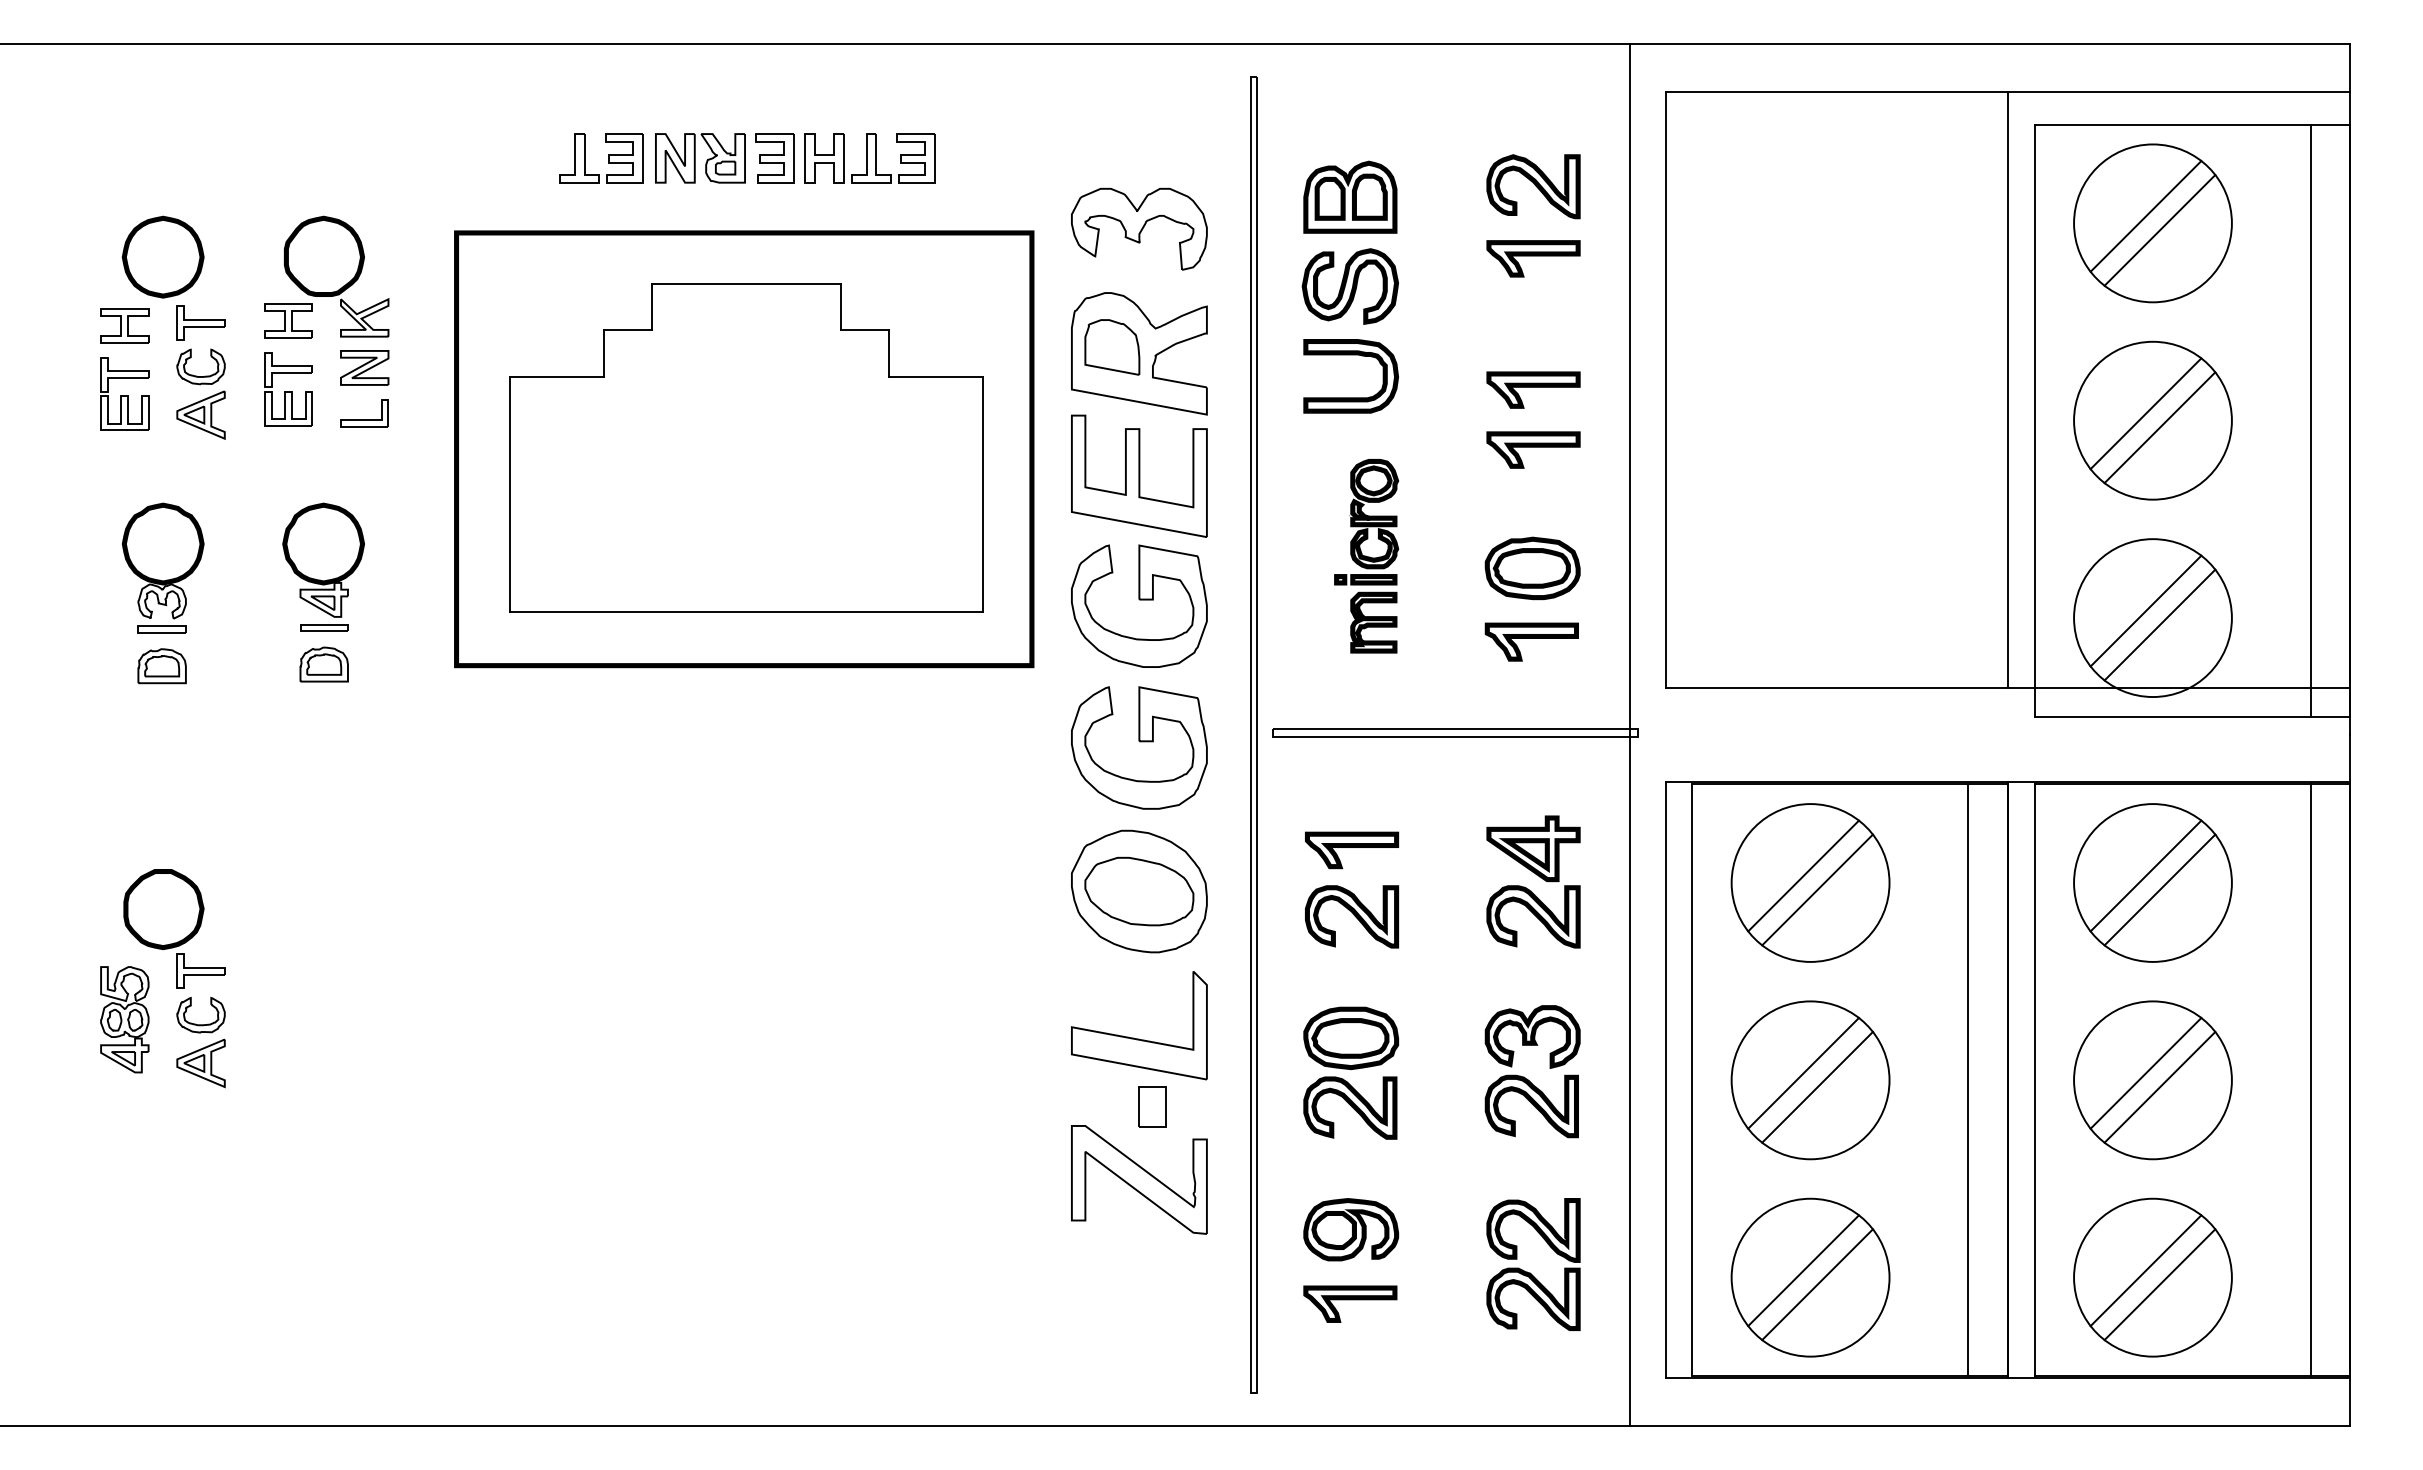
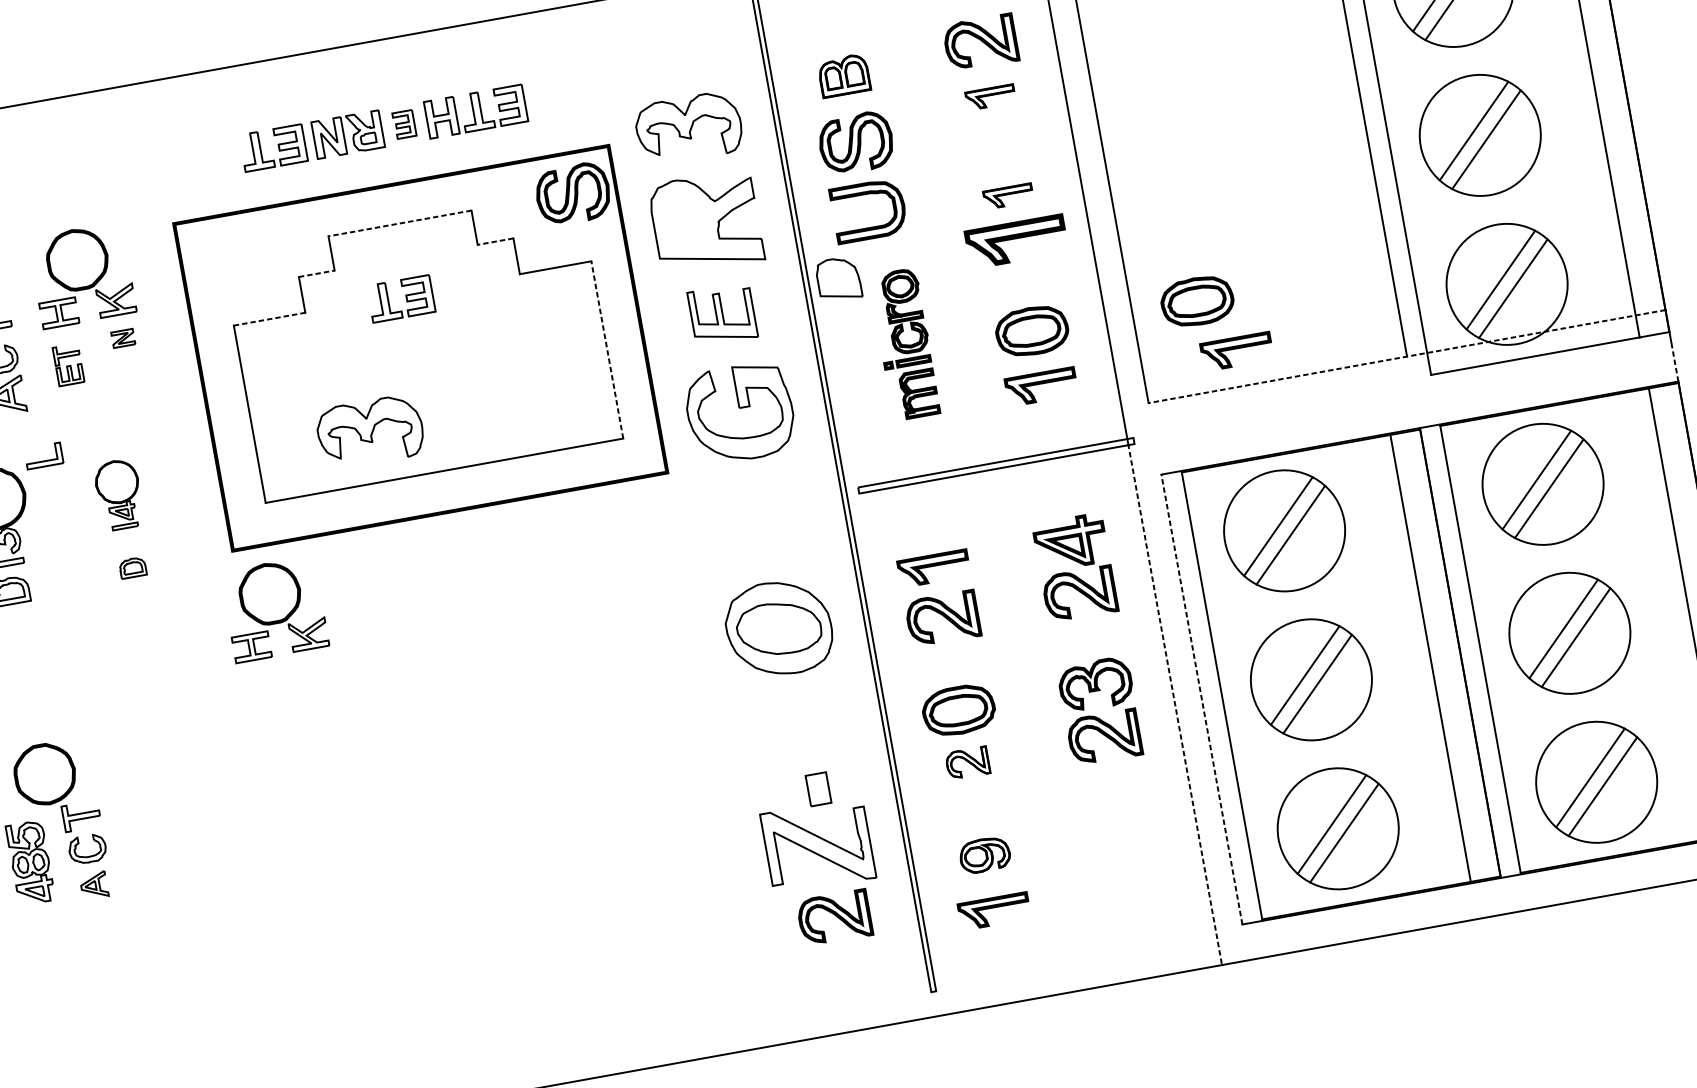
part: (774, 158) -> (404, 124), size x0.7
part: (1350, 196) -> (844, 75), size x0.7
part: (1533, 258) -> (990, 97), size x0.7
line: (746, 284) -> (400, 223), solid -> dashed
part: (974, 286) -> (572, 194), added
line: (628, 329) -> (317, 273), solid -> dashed
line: (864, 329) -> (495, 241), solid -> dashed
part: (1112, 347) -> (838, 279), moved
part: (364, 367) -> (122, 338), size x0.6
line: (557, 377) -> (270, 319), solid -> dashed
part: (737, 381) -> (406, 298), added
part: (288, 389) -> (68, 365), size x0.7
part: (1533, 389) -> (1008, 195), size x0.7
part: (364, 413) -> (43, 456), moved
part: (1533, 449) -> (1016, 241), size x1.4
part: (1139, 475) -> (722, 314), size x0.6
line: (983, 493) -> (607, 349), solid -> dashed
part: (660, 544) -> (370, 431), added
part: (323, 566) -> (119, 493), size x0.7
part: (1751, 568) -> (1197, 301), added
part: (1790, 641) -> (1236, 351), added
part: (323, 664) -> (132, 567), size x0.7
line: (2007, 687) -> (1406, 356), solid -> dashed
part: (1139, 747) -> (759, 519), removed
part: (496, 749) -> (274, 608), added
line: (2350, 758) -> (1675, 363), solid -> dashed
part: (1134, 1037) -> (795, 739), removed
part: (200, 1063) -> (93, 885), size x0.7
line: (1630, 1080) -> (1175, 704), solid -> dashed
line: (1665, 1080) -> (1201, 699), solid -> dashed
part: (1350, 1107) -> (967, 762), size x0.6
part: (1351, 1229) -> (985, 854), size x0.7
part: (1530, 1272) -> (1126, 862), removed
part: (1144, 1275) -> (835, 917), added

